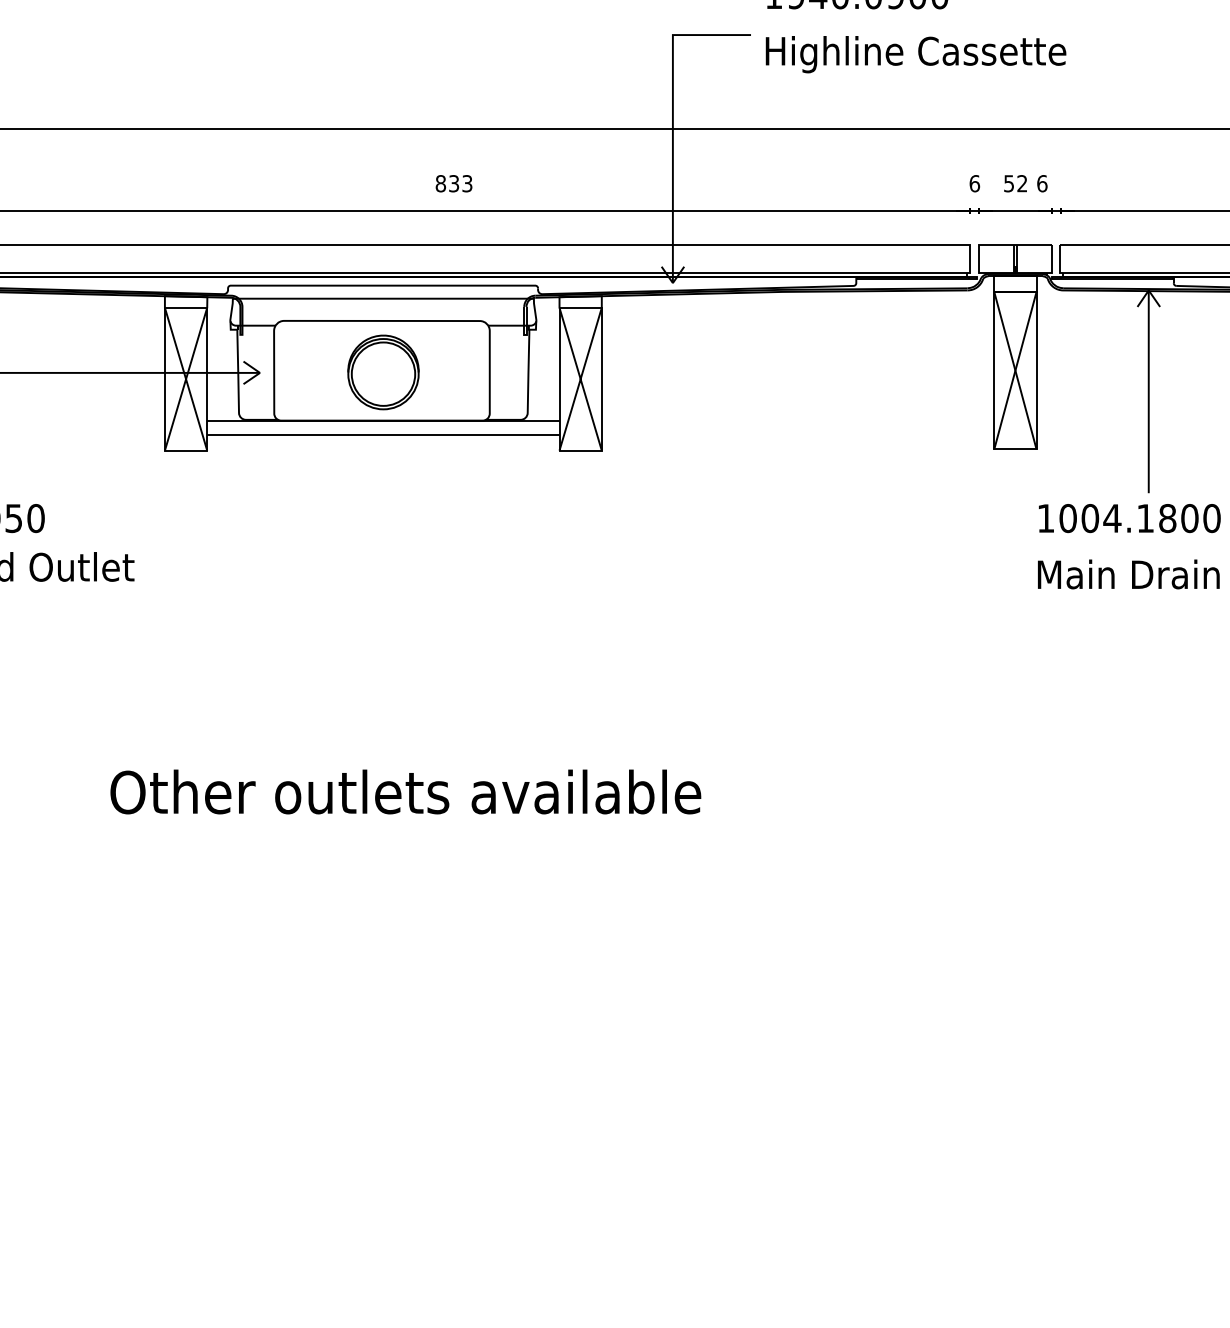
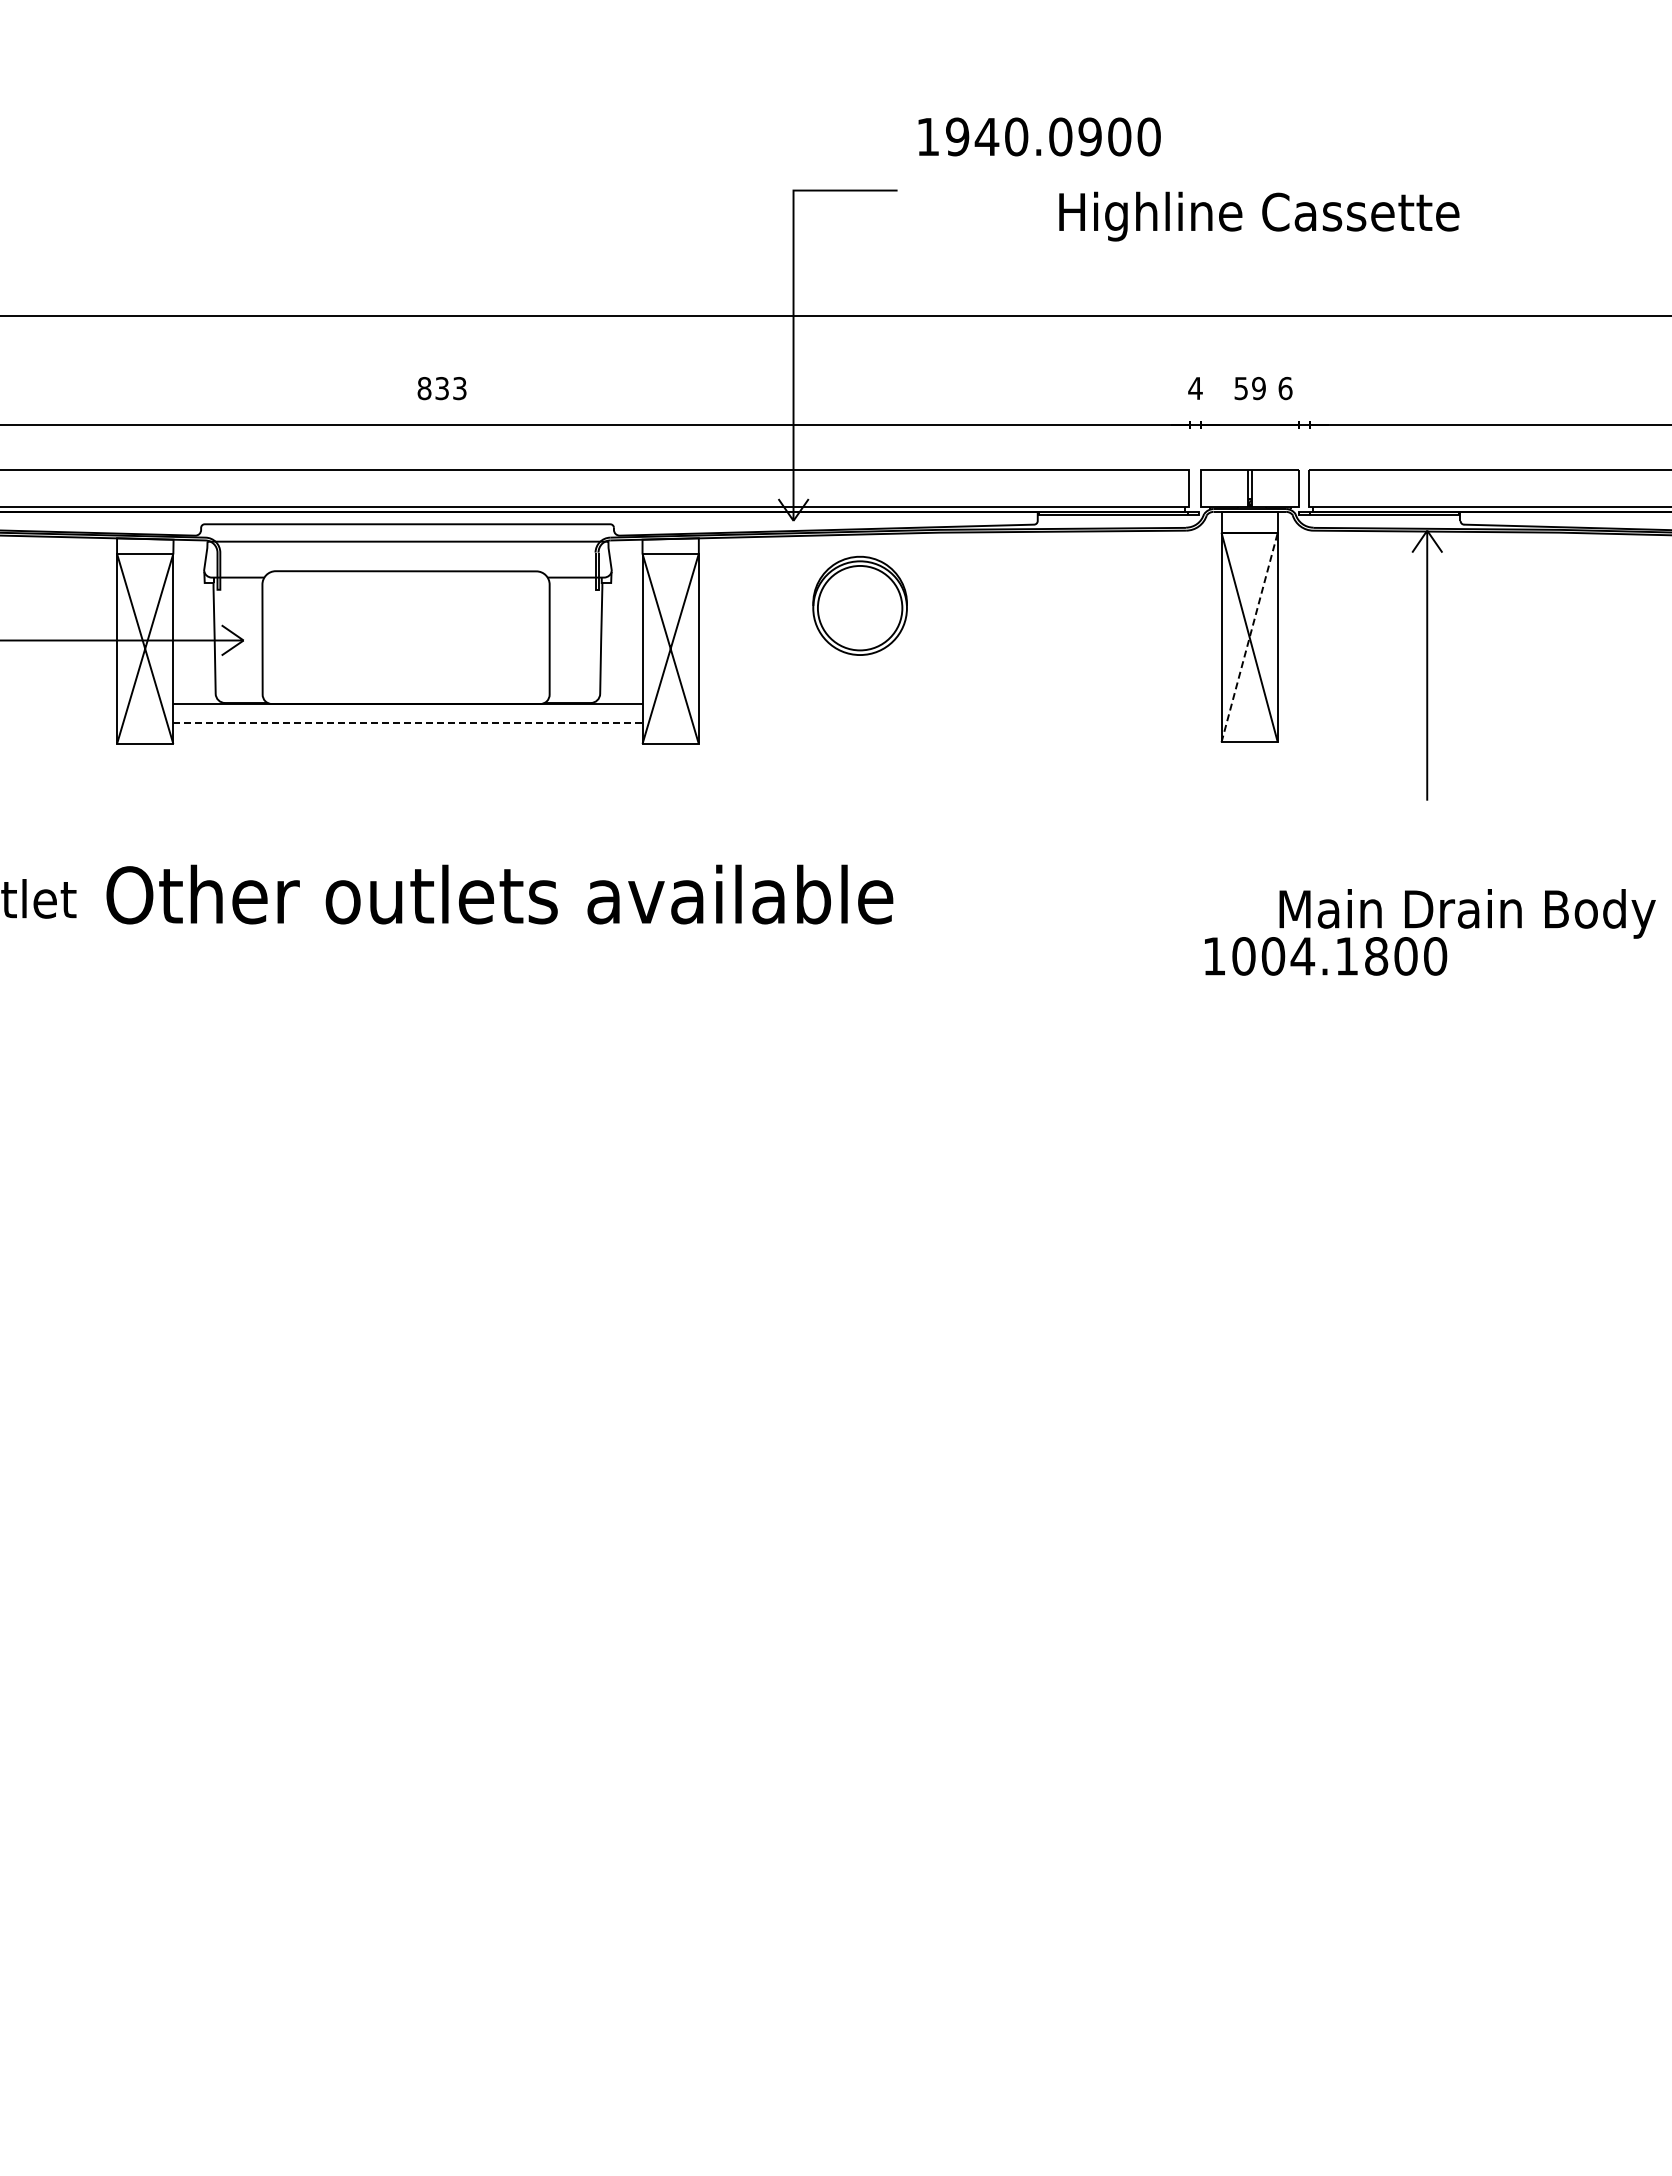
text: (916, 54) -> (1259, 216), moved
text: (453, 183) -> (441, 388), moved
text: (974, 183) -> (1195, 388), 6 -> 4
text: (1022, 183) -> (1258, 388), 52 -> 59
line: (1015, 370) -> (1249, 637), solid -> dashed
part: (383, 372) -> (859, 605), moved
line: (383, 434) -> (407, 722), solid -> dashed
text: (1130, 518) -> (1326, 956), moved
text: (405, 791) -> (499, 894), moved

